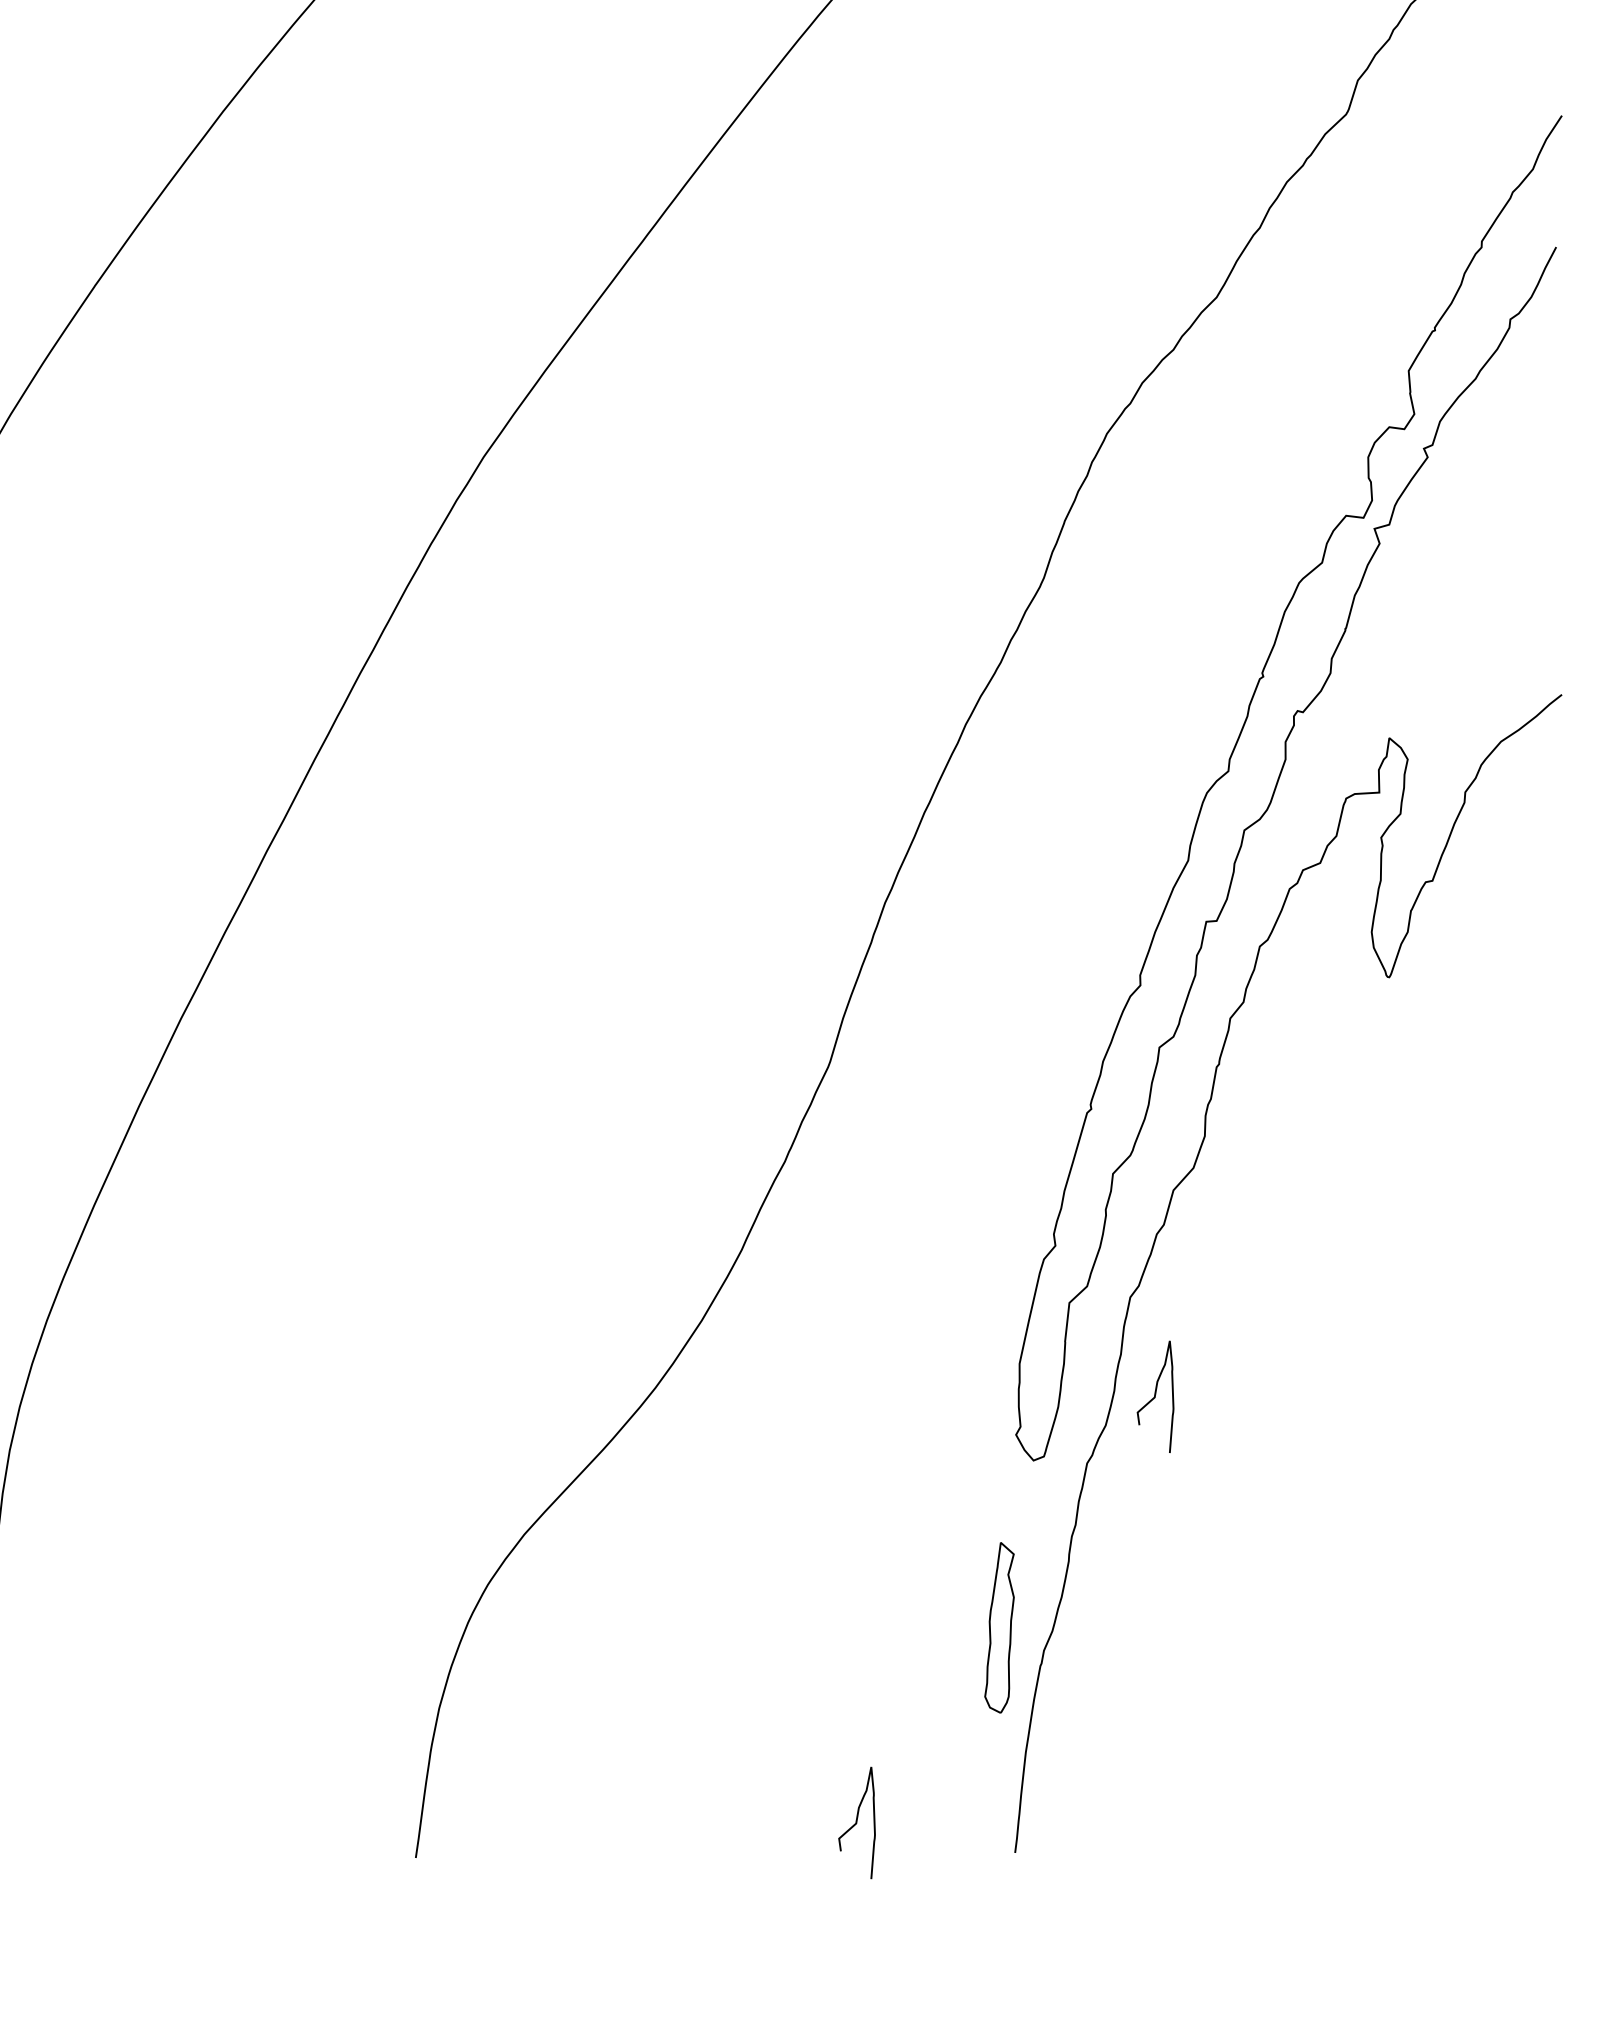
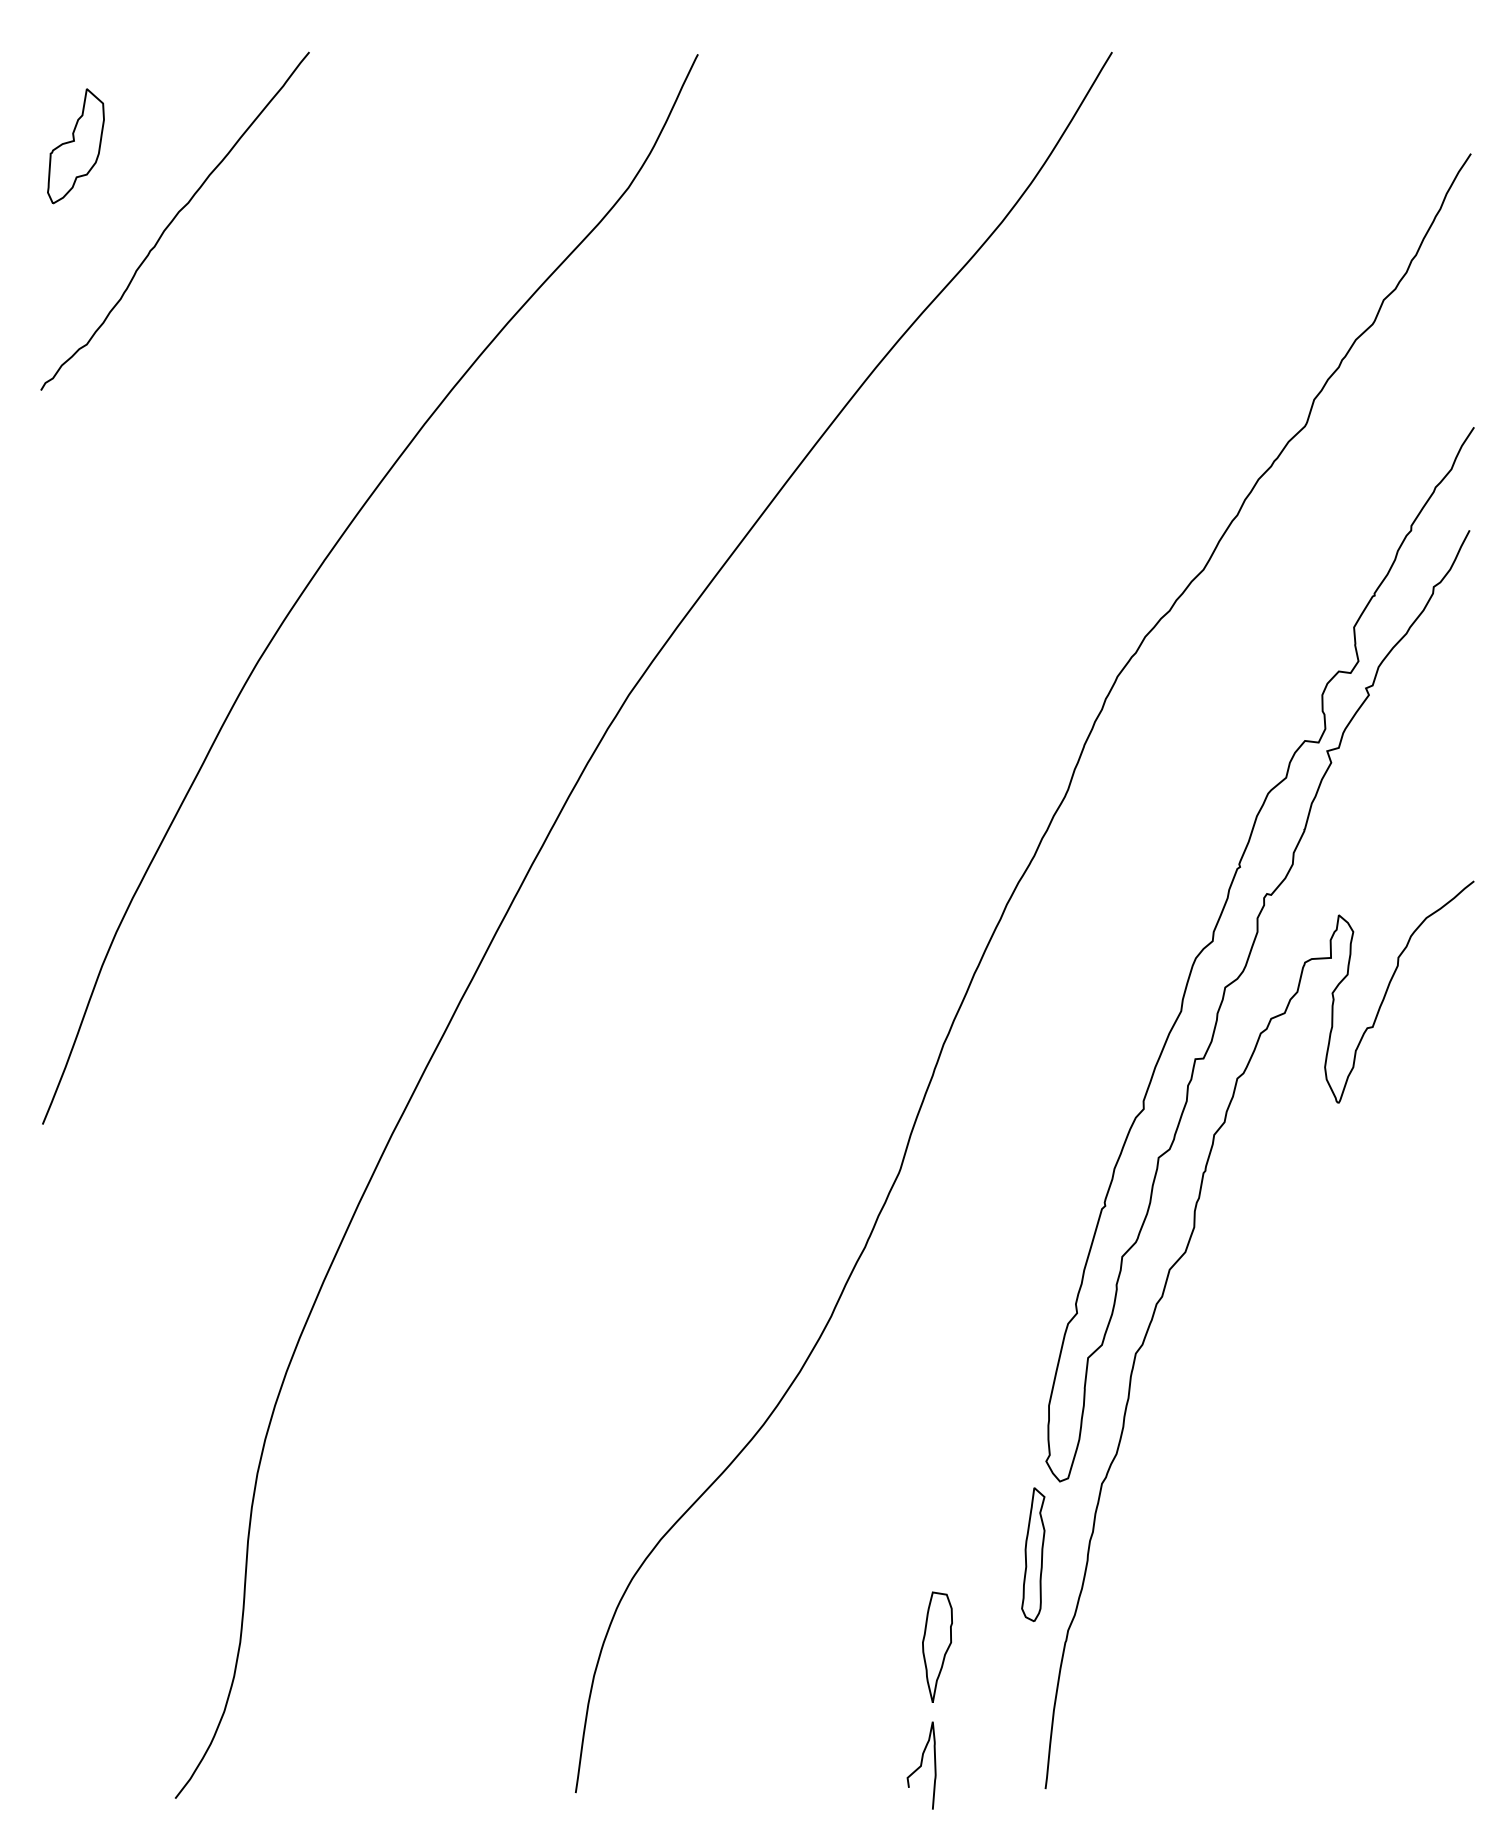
curve: (1155, 1396) -> (1155, 1431), removed
part: (999, 1627) -> (1033, 1554), moved
part: (877, 1671) -> (937, 1646), added

